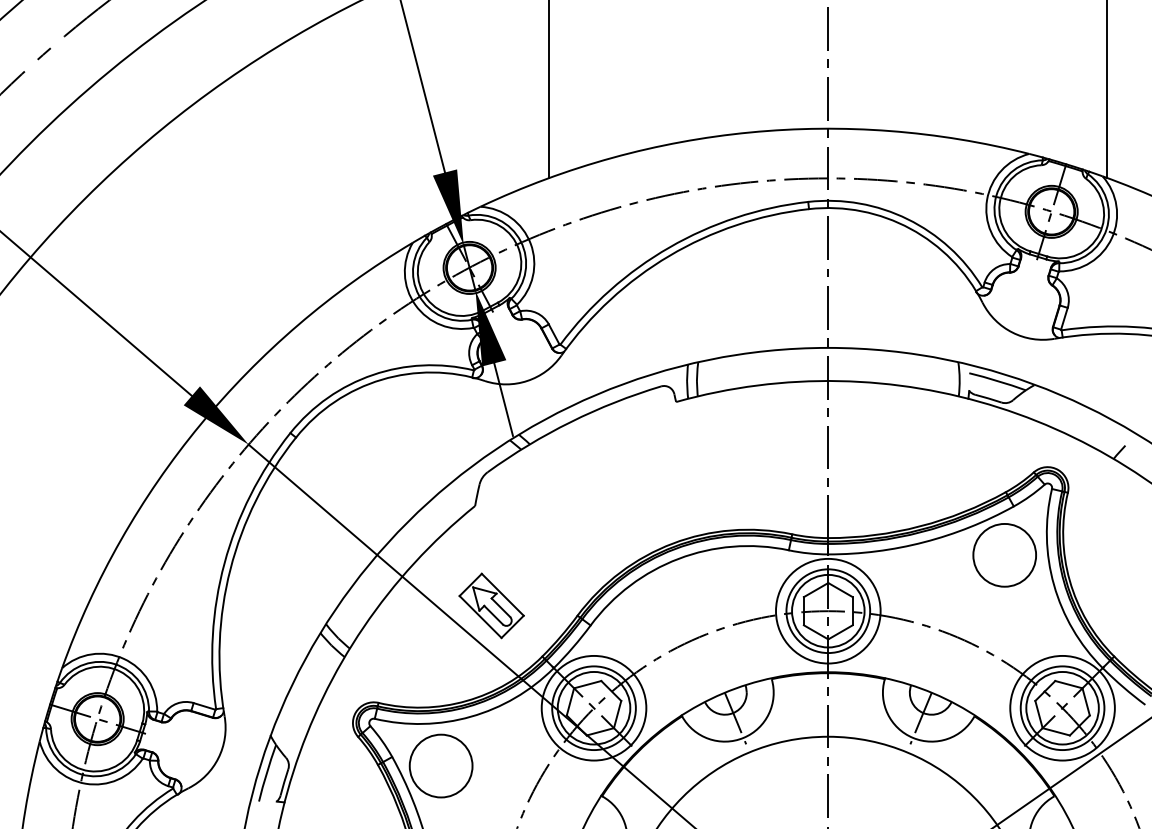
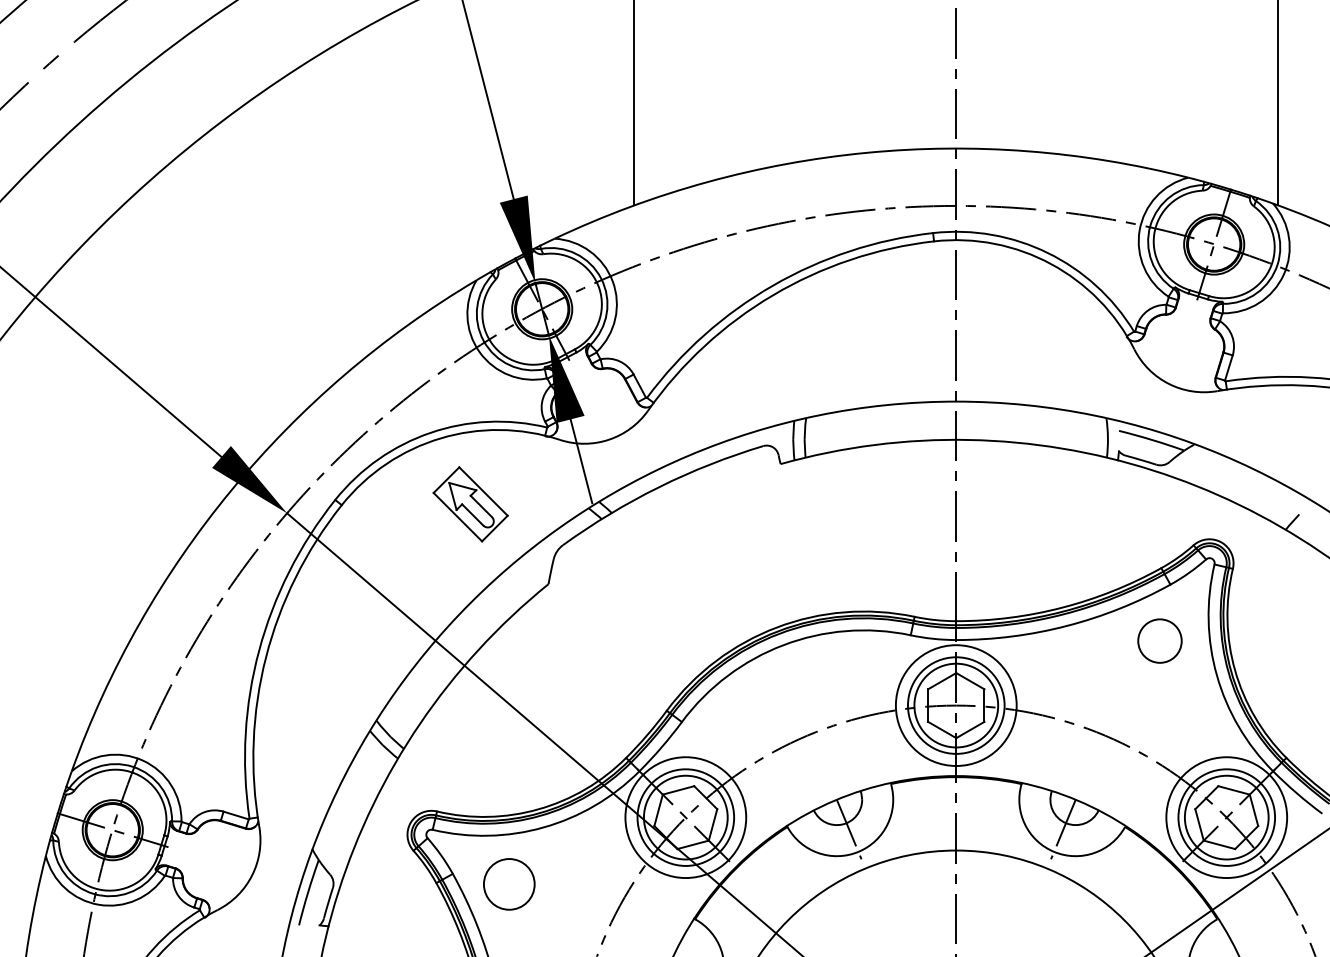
circle: (1004, 554) -> (1159, 640), size x0.6
part: (491, 605) -> (470, 503), moved
circle: (440, 765) -> (508, 883), size x0.7

